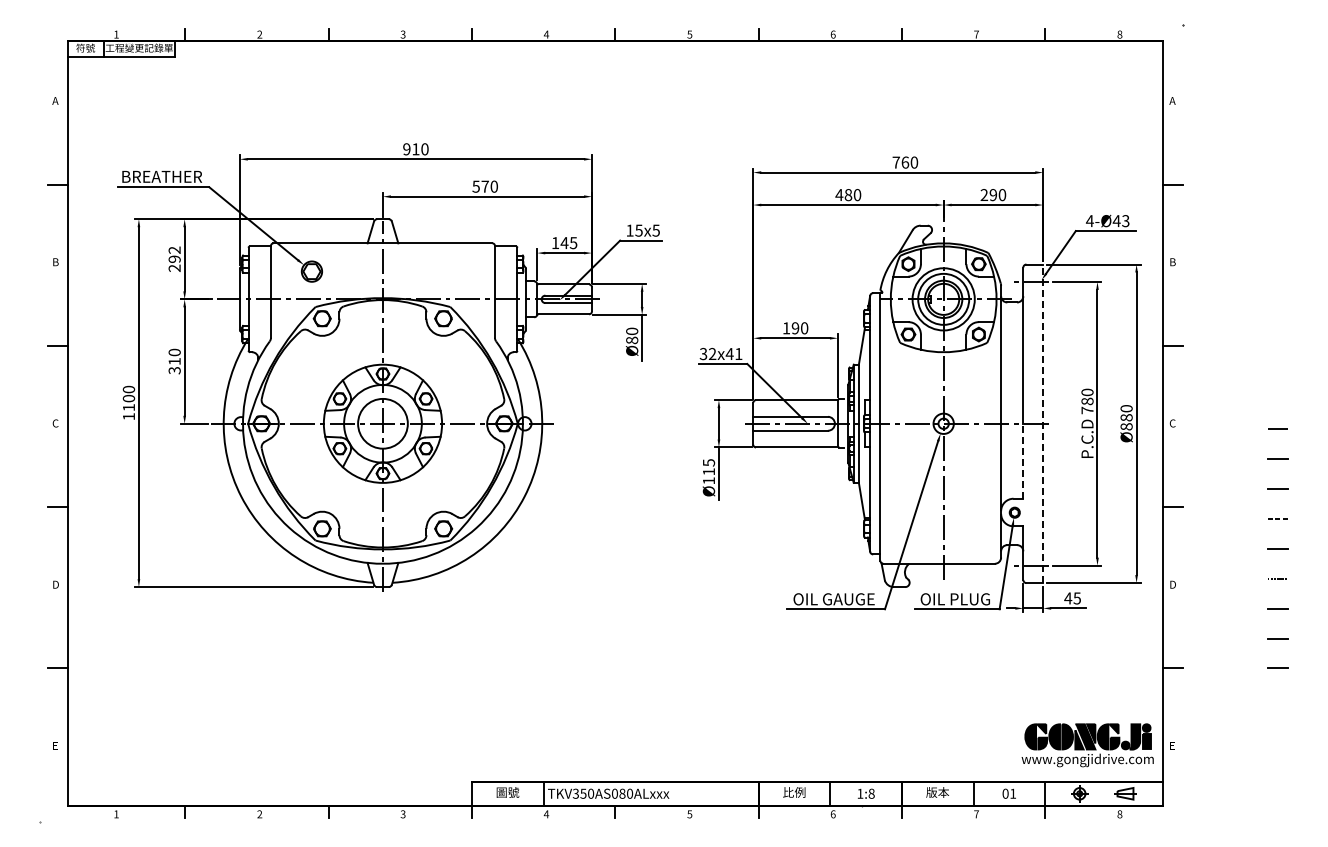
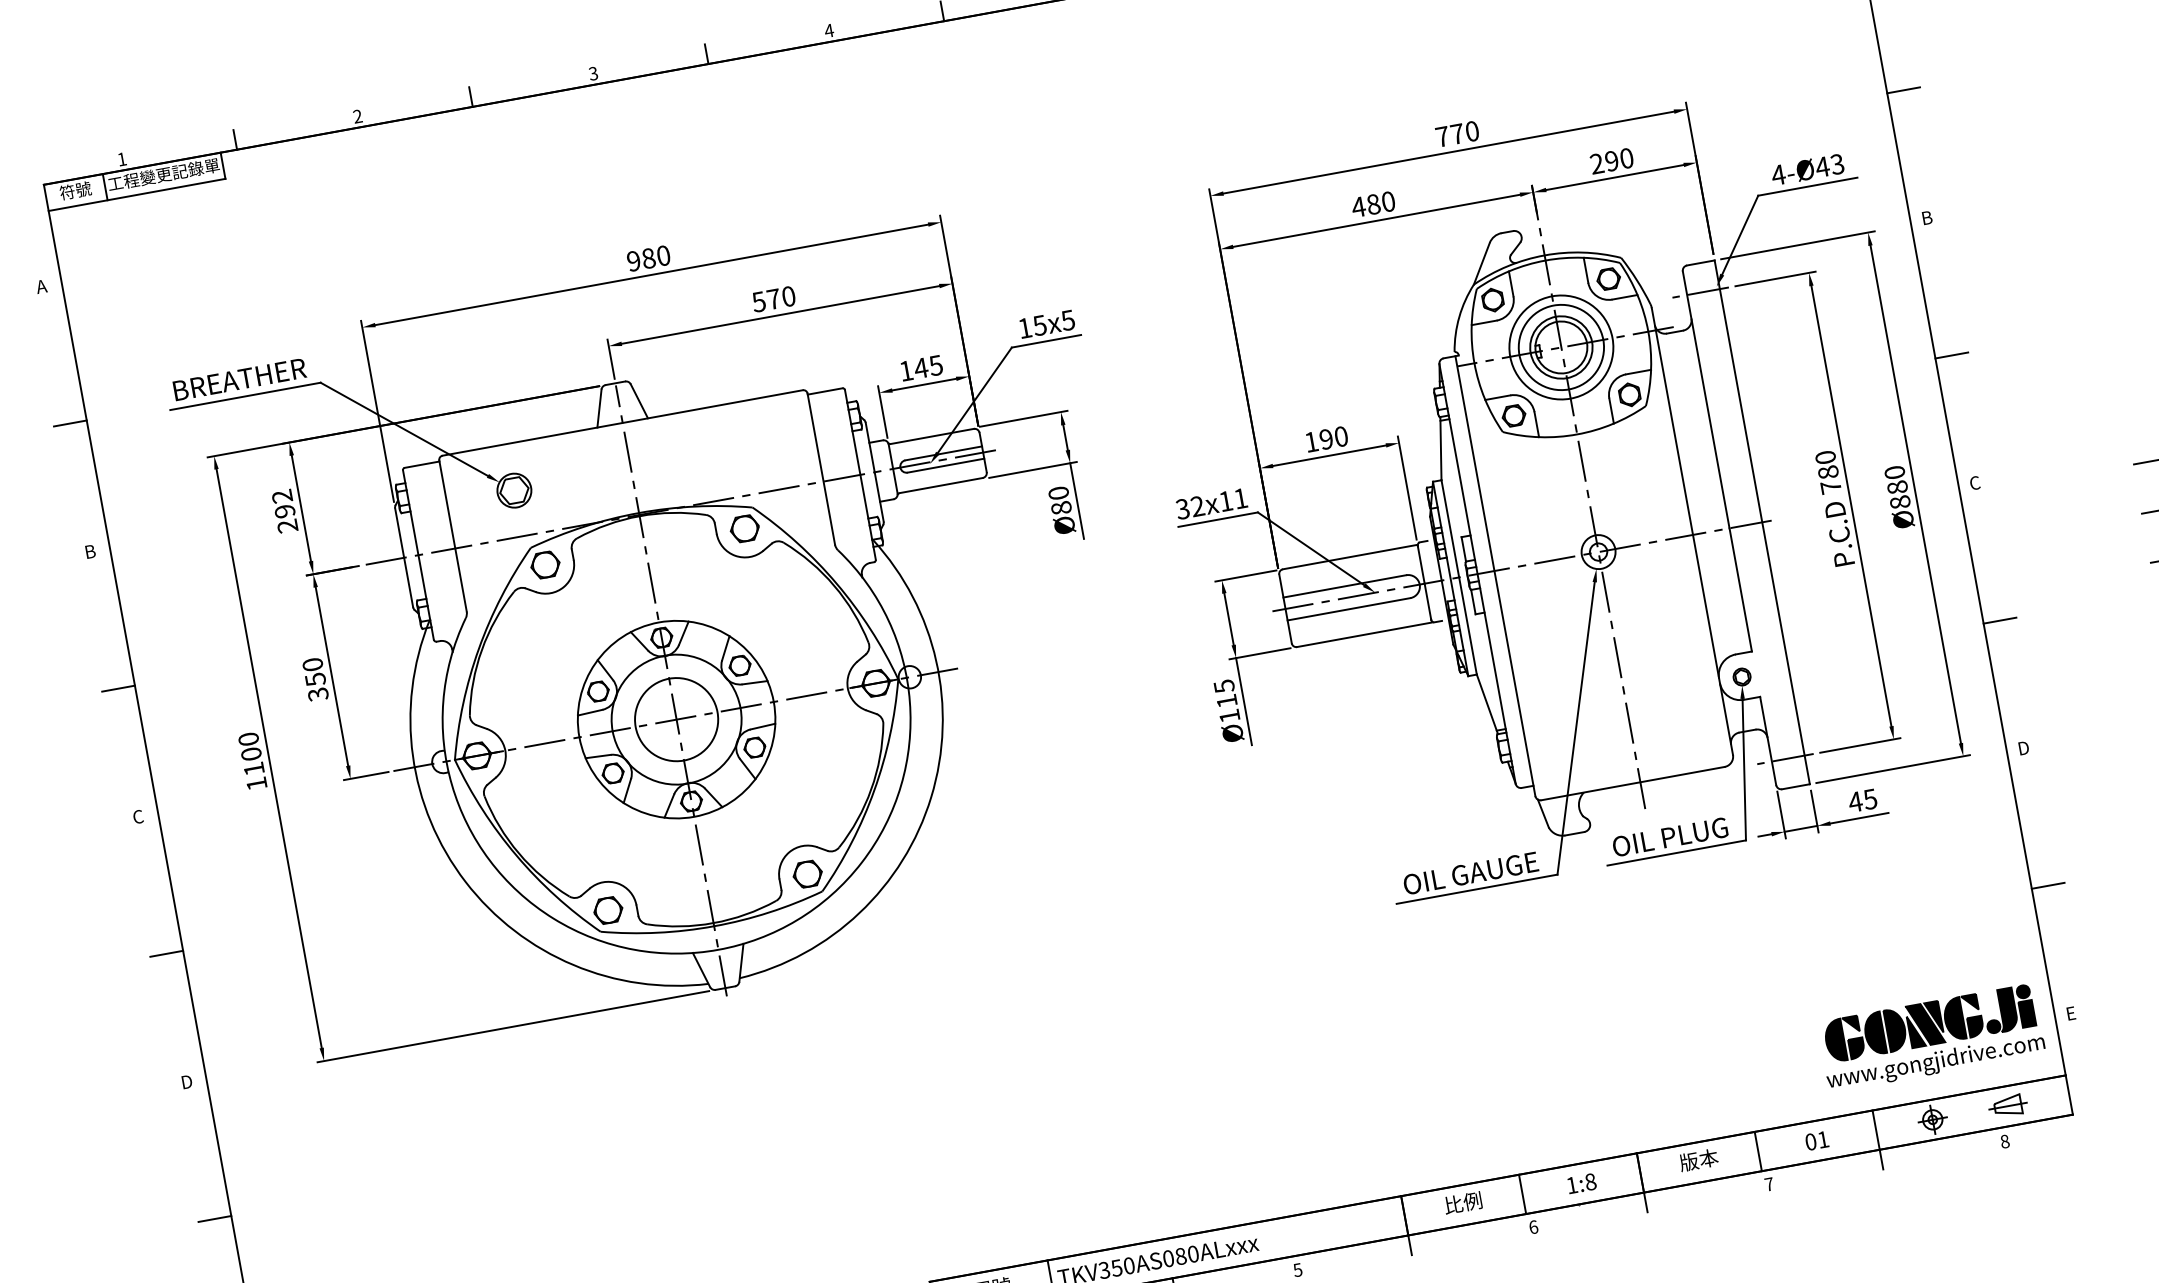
text: (415, 149) -> (648, 258), 910 -> 980
text: (905, 162) -> (1457, 133), 760 -> 770
text: (729, 353) -> (1225, 500), 32x41 -> 32x11
text: (174, 361) -> (315, 679), 310 -> 350
line: (1043, 423) -> (1762, 521), dashed -> solid
line: (1023, 460) -> (1740, 588), dashed -> solid

